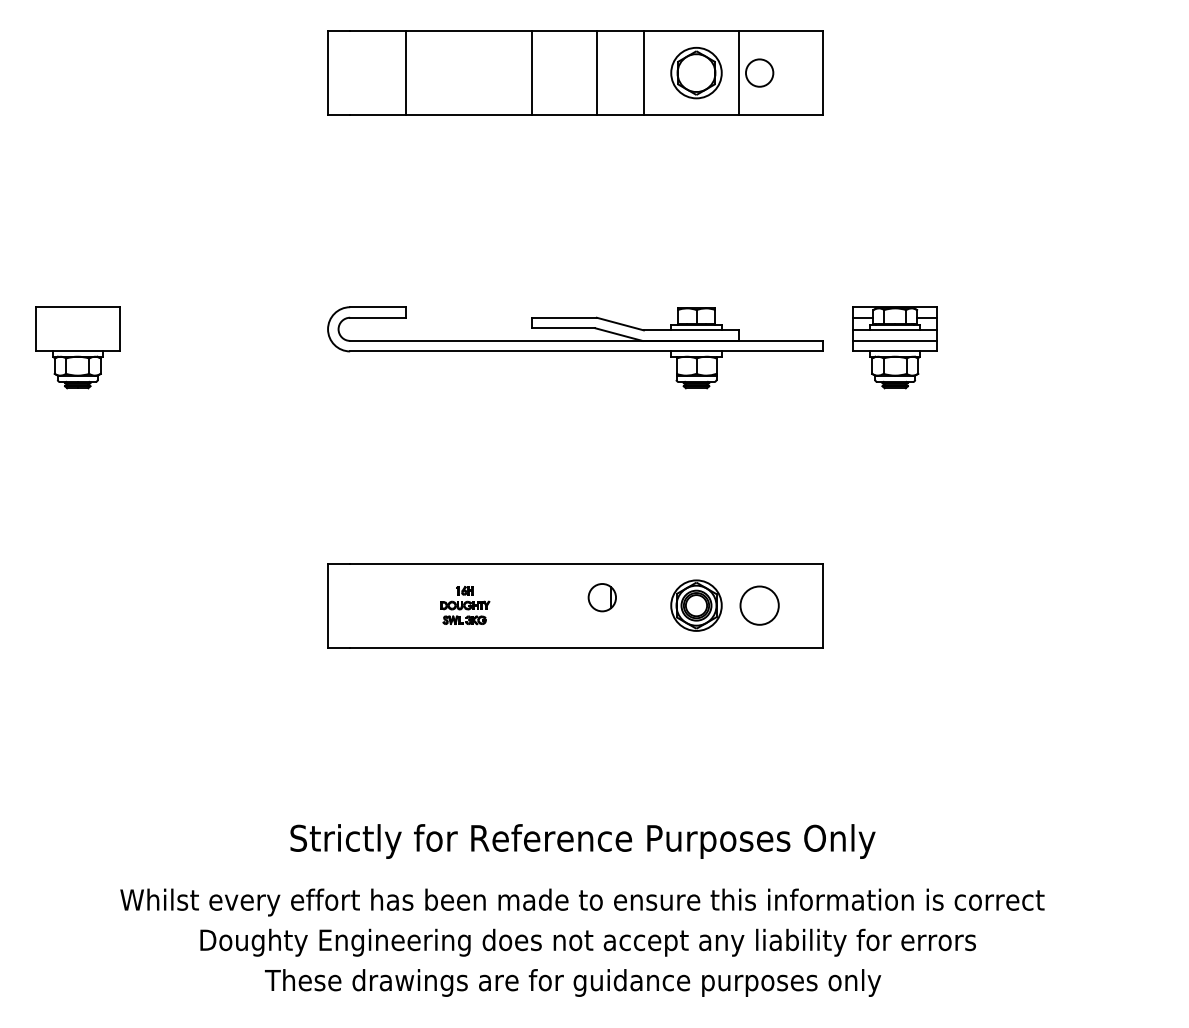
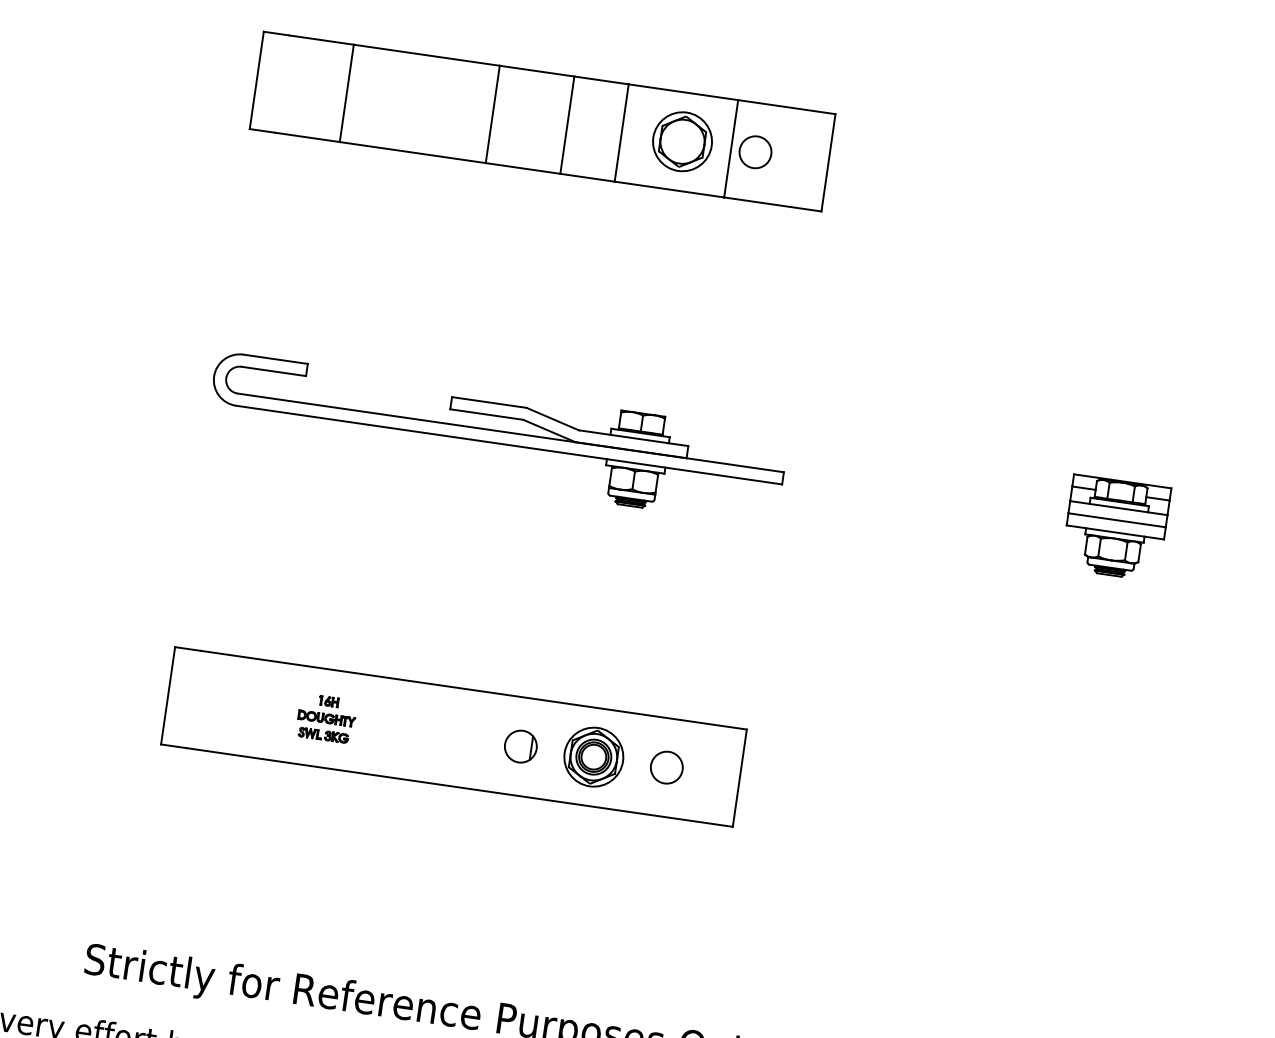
part: (894, 347) -> (1115, 527), moved
part: (601, 597) -> (519, 746), moved
circle: (759, 605) -> (666, 767), size x0.71

